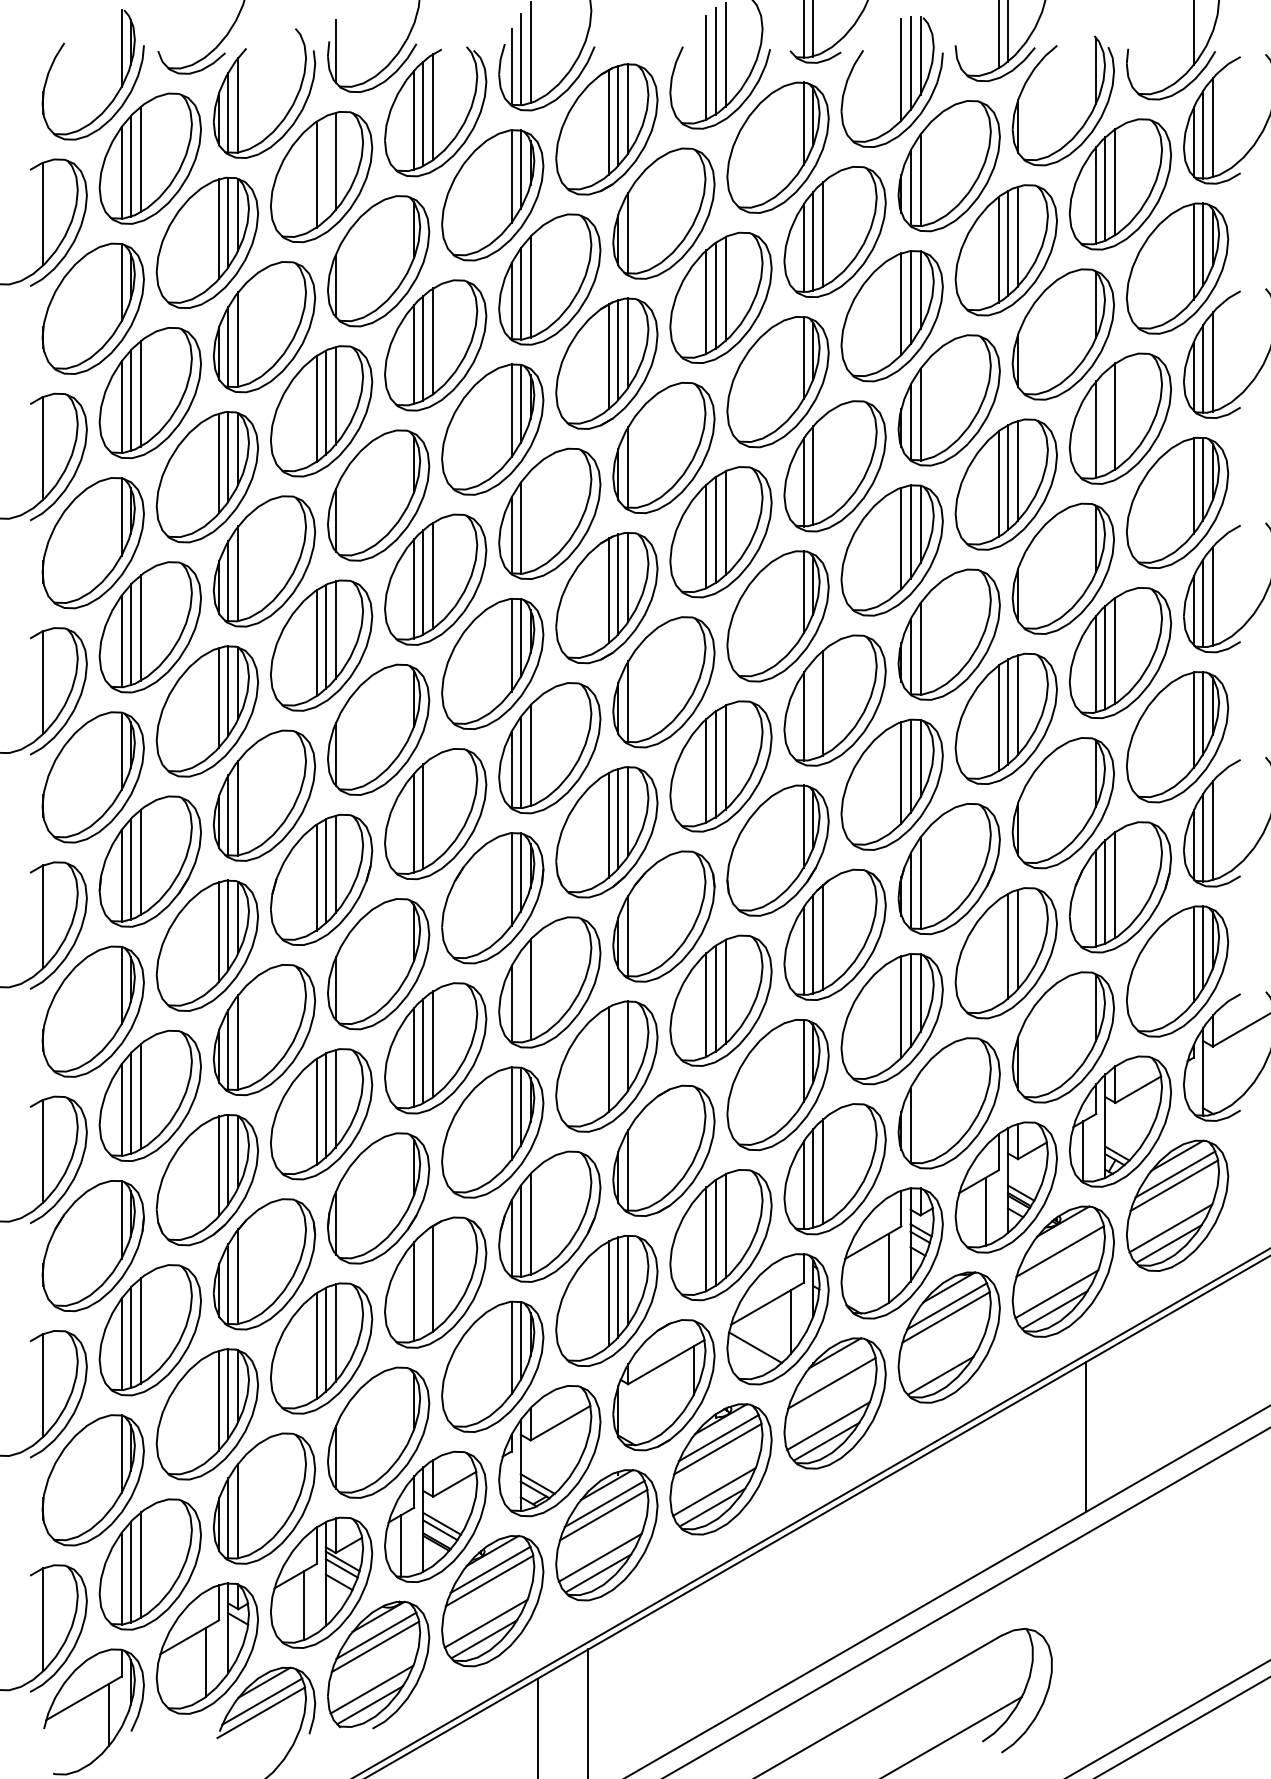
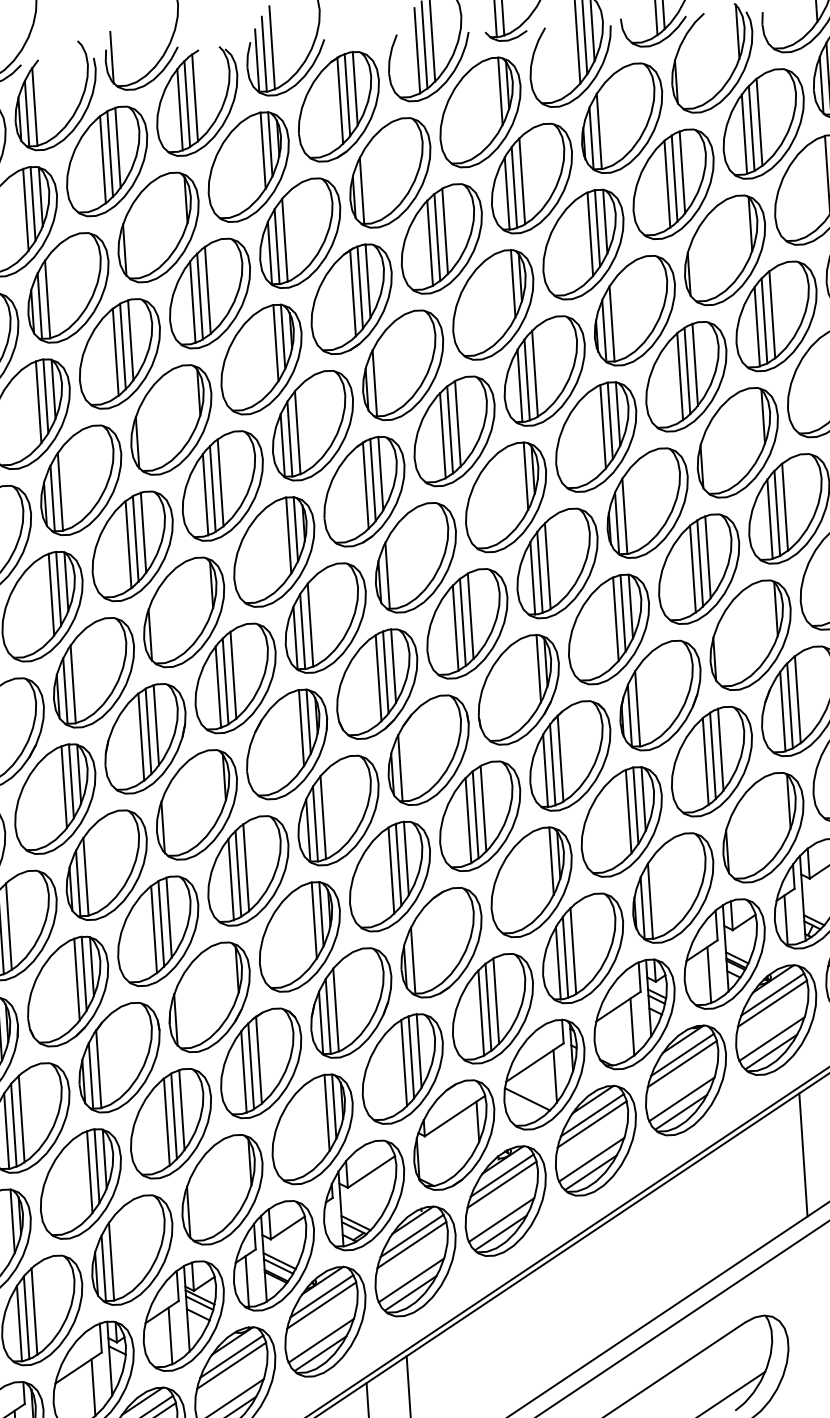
line: (325, 168) -> (109, 154), added
line: (1105, 423) -> (764, 321), added
line: (823, 468) -> (535, 373), added
line: (530, 520) -> (297, 432), added
line: (813, 709) -> (540, 571), added
line: (433, 809) -> (233, 674), added
line: (998, 952) -> (705, 761), added
line: (520, 996) -> (315, 823), added
line: (618, 1053) -> (398, 865), added
line: (920, 1117) -> (650, 901), added
line: (1061, 1240) -> (772, 994), added
line: (423, 1285) -> (251, 1066), added
line: (942, 1360) -> (681, 1099), added
line: (832, 1372) -> (592, 1115), added

